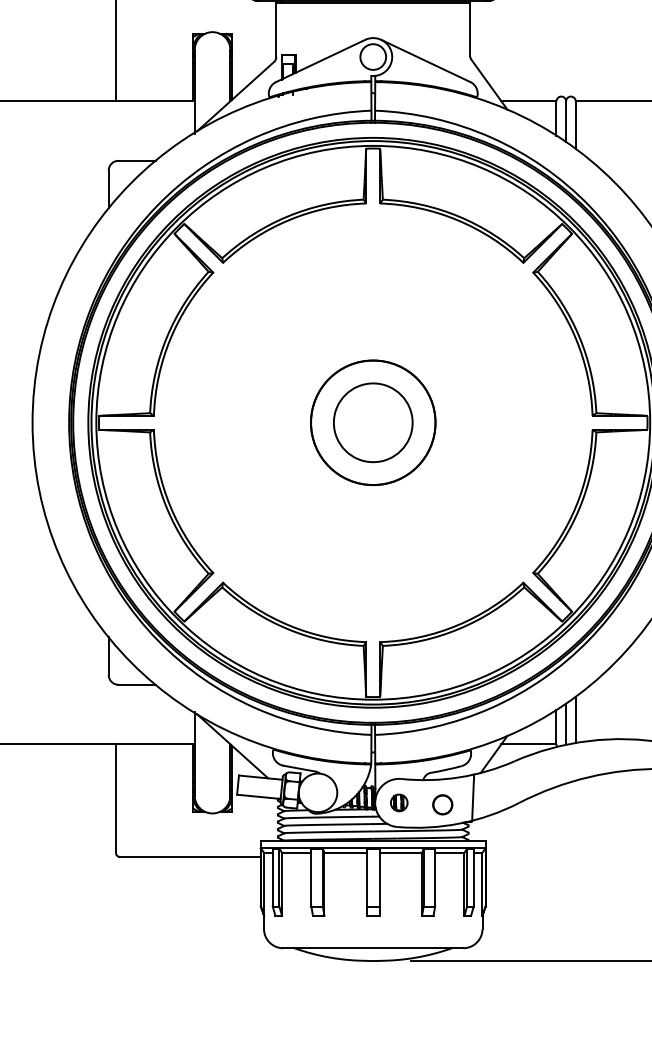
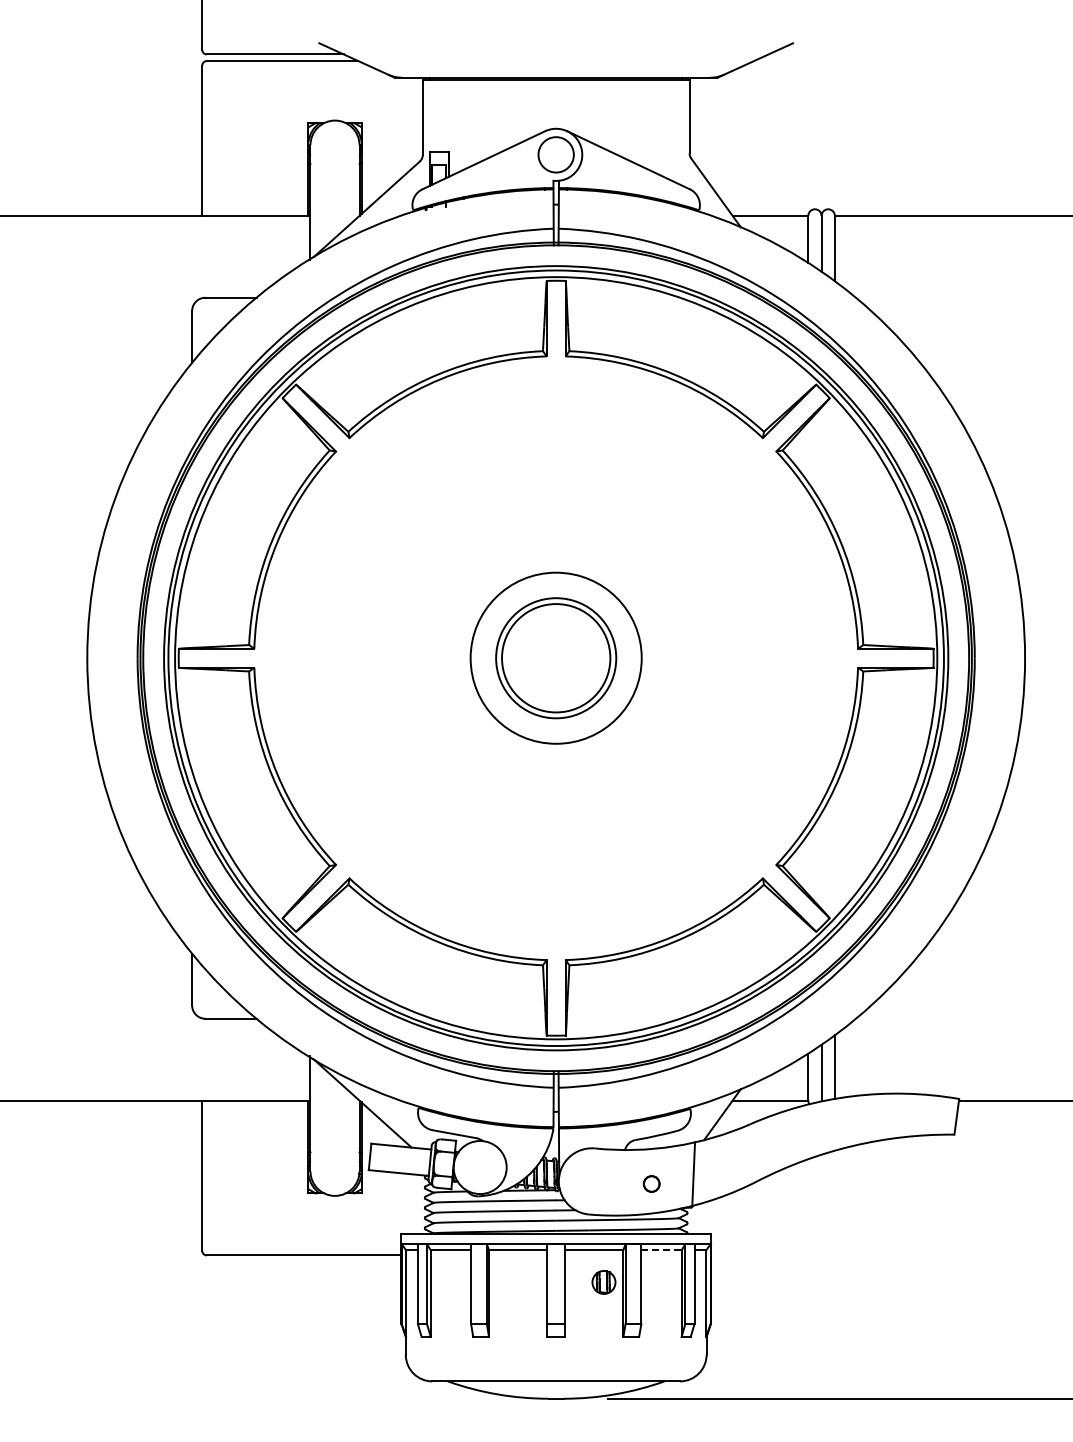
circle: (373, 422) -> (556, 658), size x0.7
part: (398, 802) -> (603, 1282), moved
part: (442, 804) -> (651, 1183), size x0.6
line: (449, 853) -> (661, 1250), solid -> dashed

